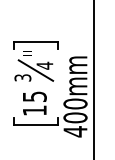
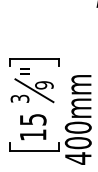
text: (44, 65) -> (43, 85), 4 -> 9

